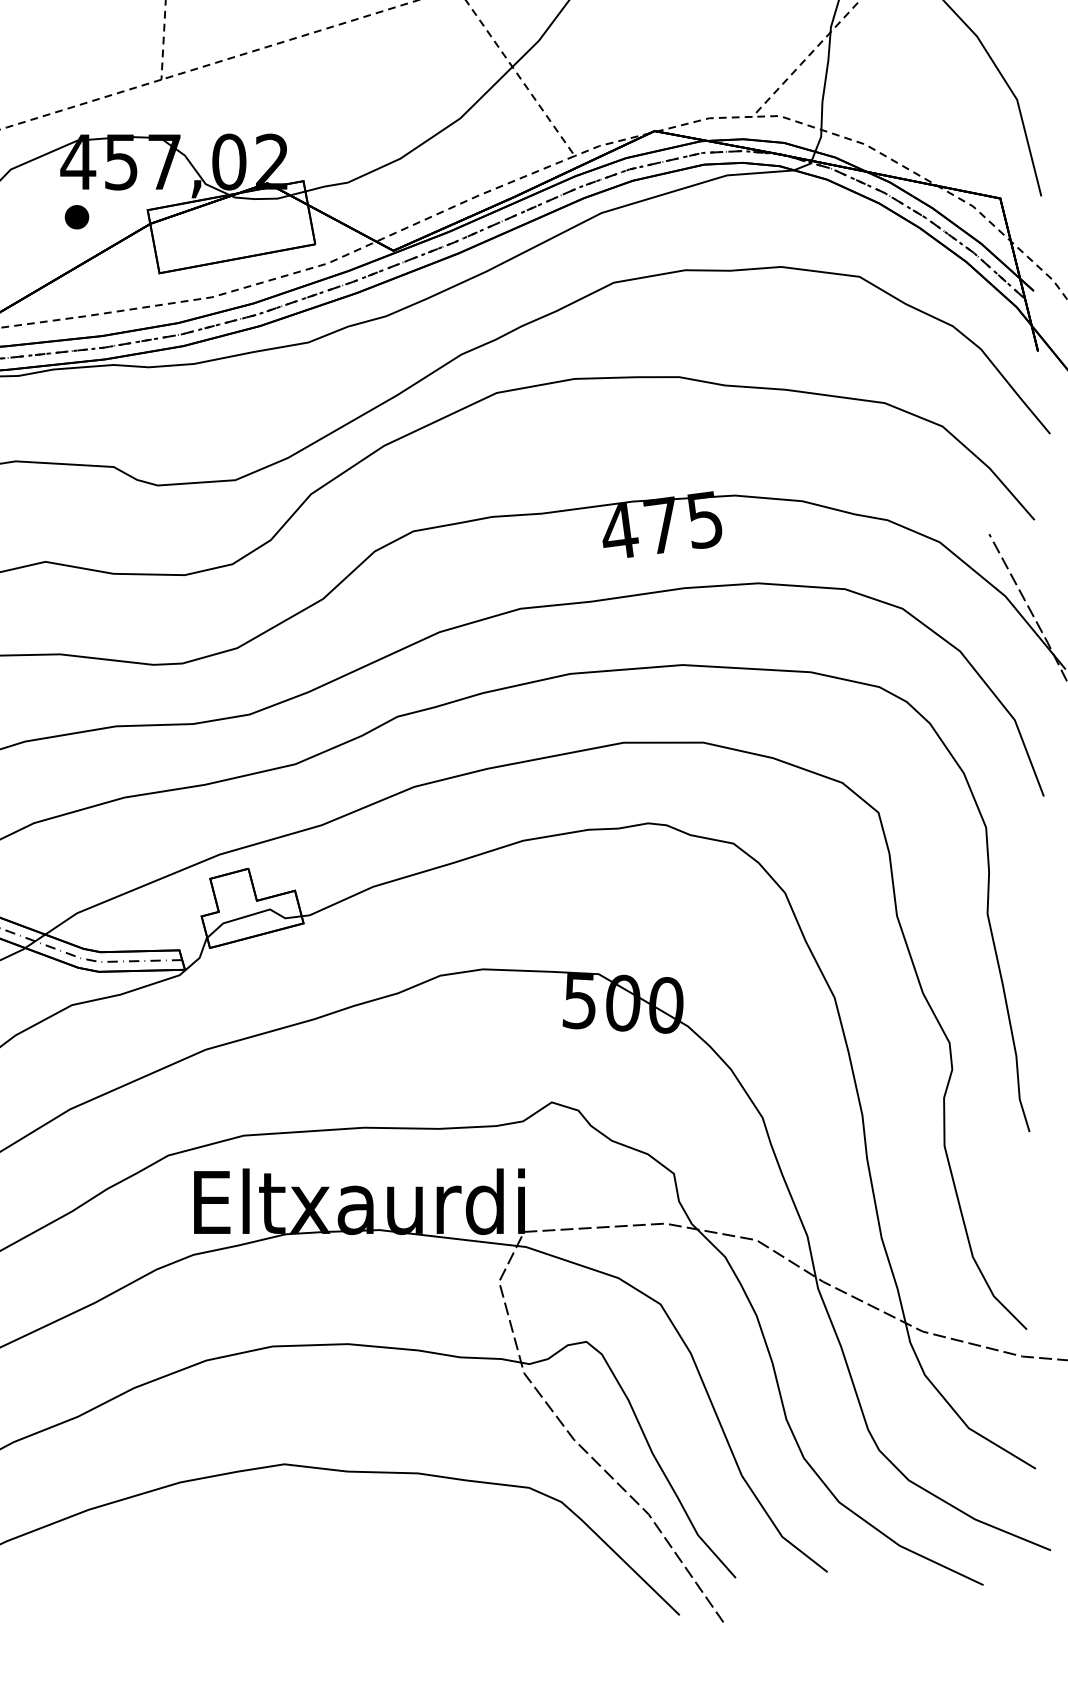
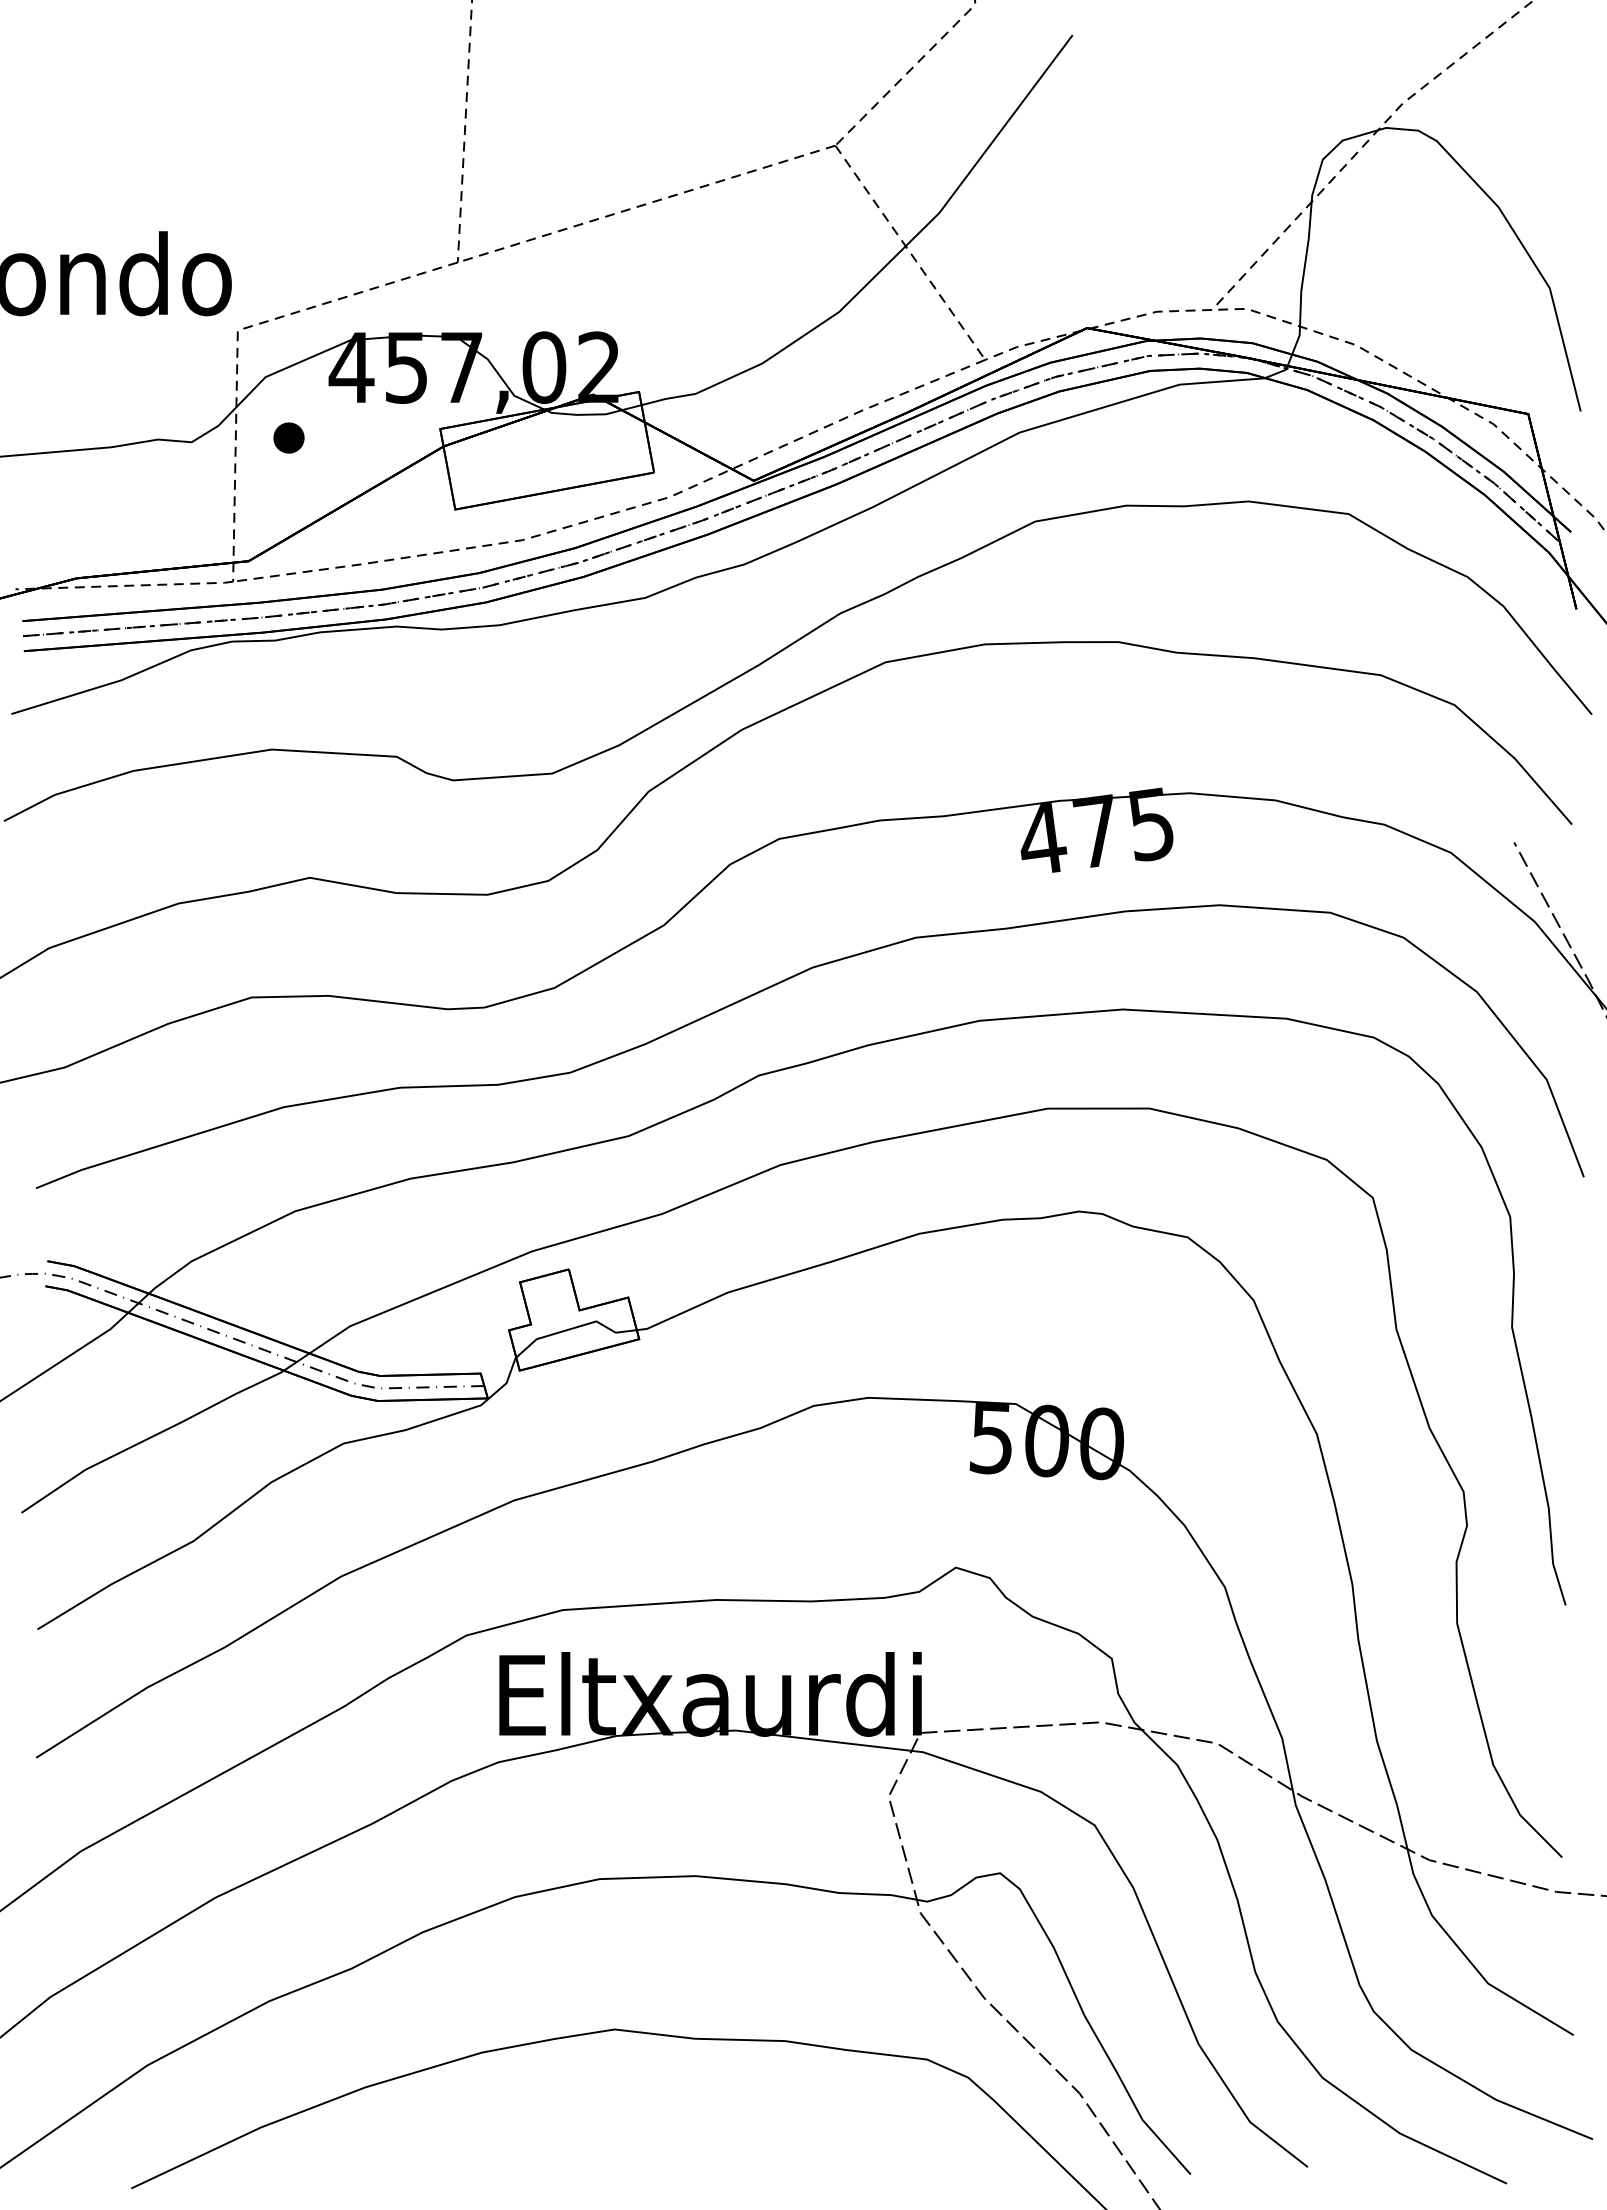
part: (76, 216) -> (288, 437), moved

